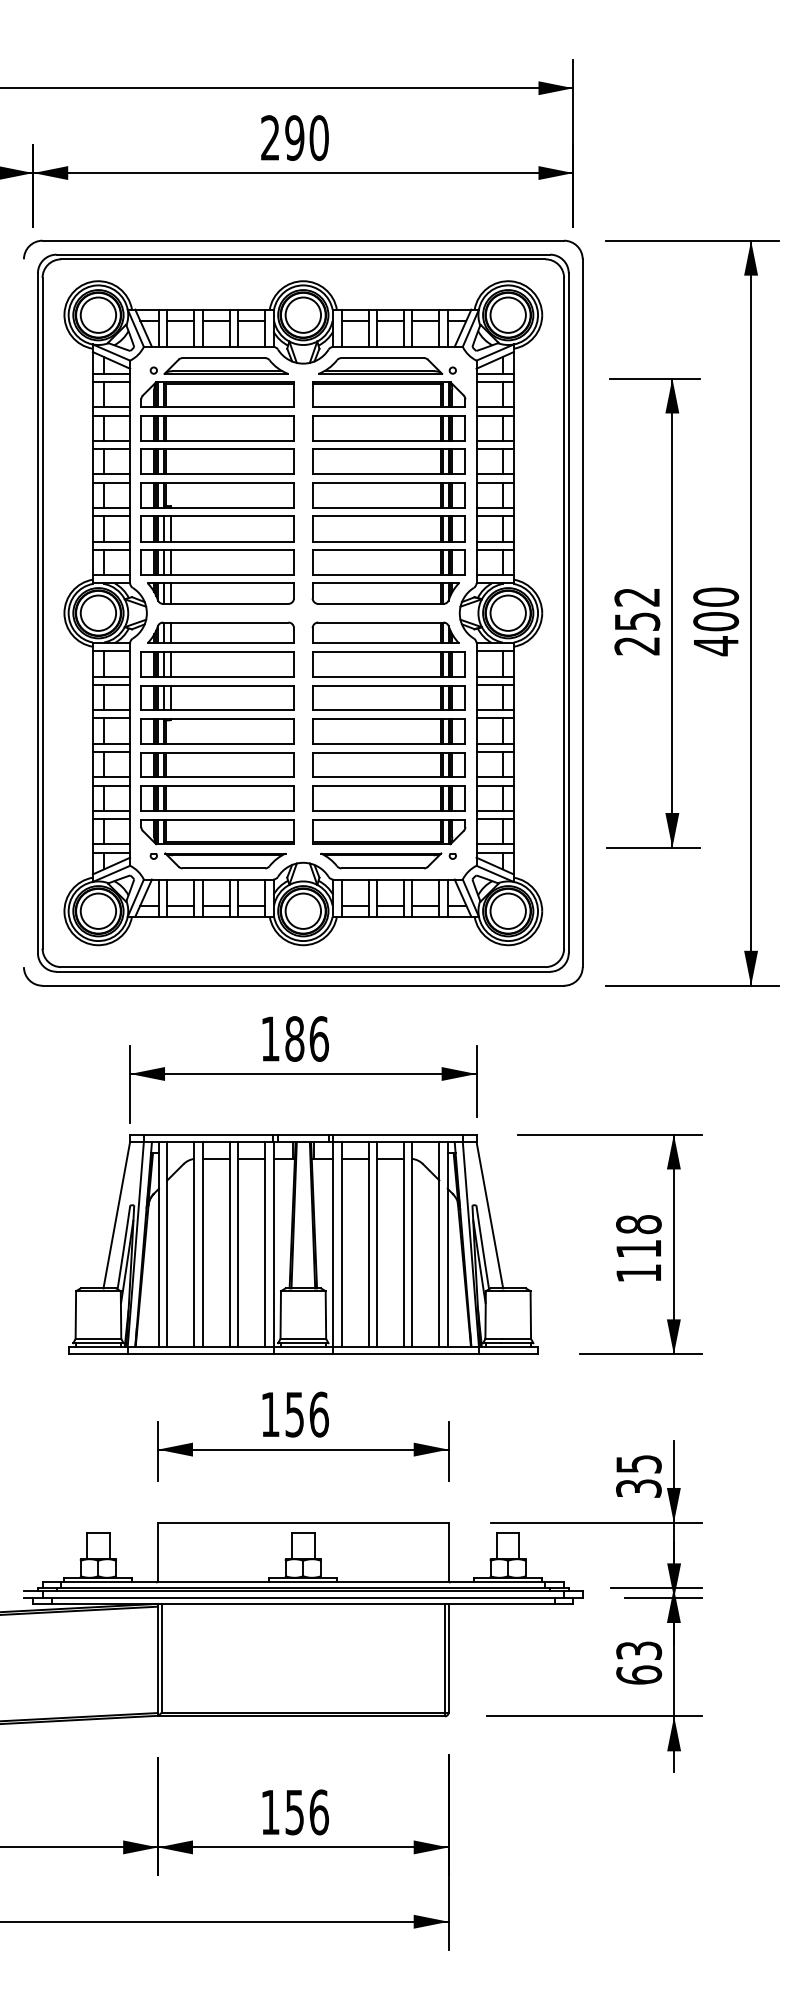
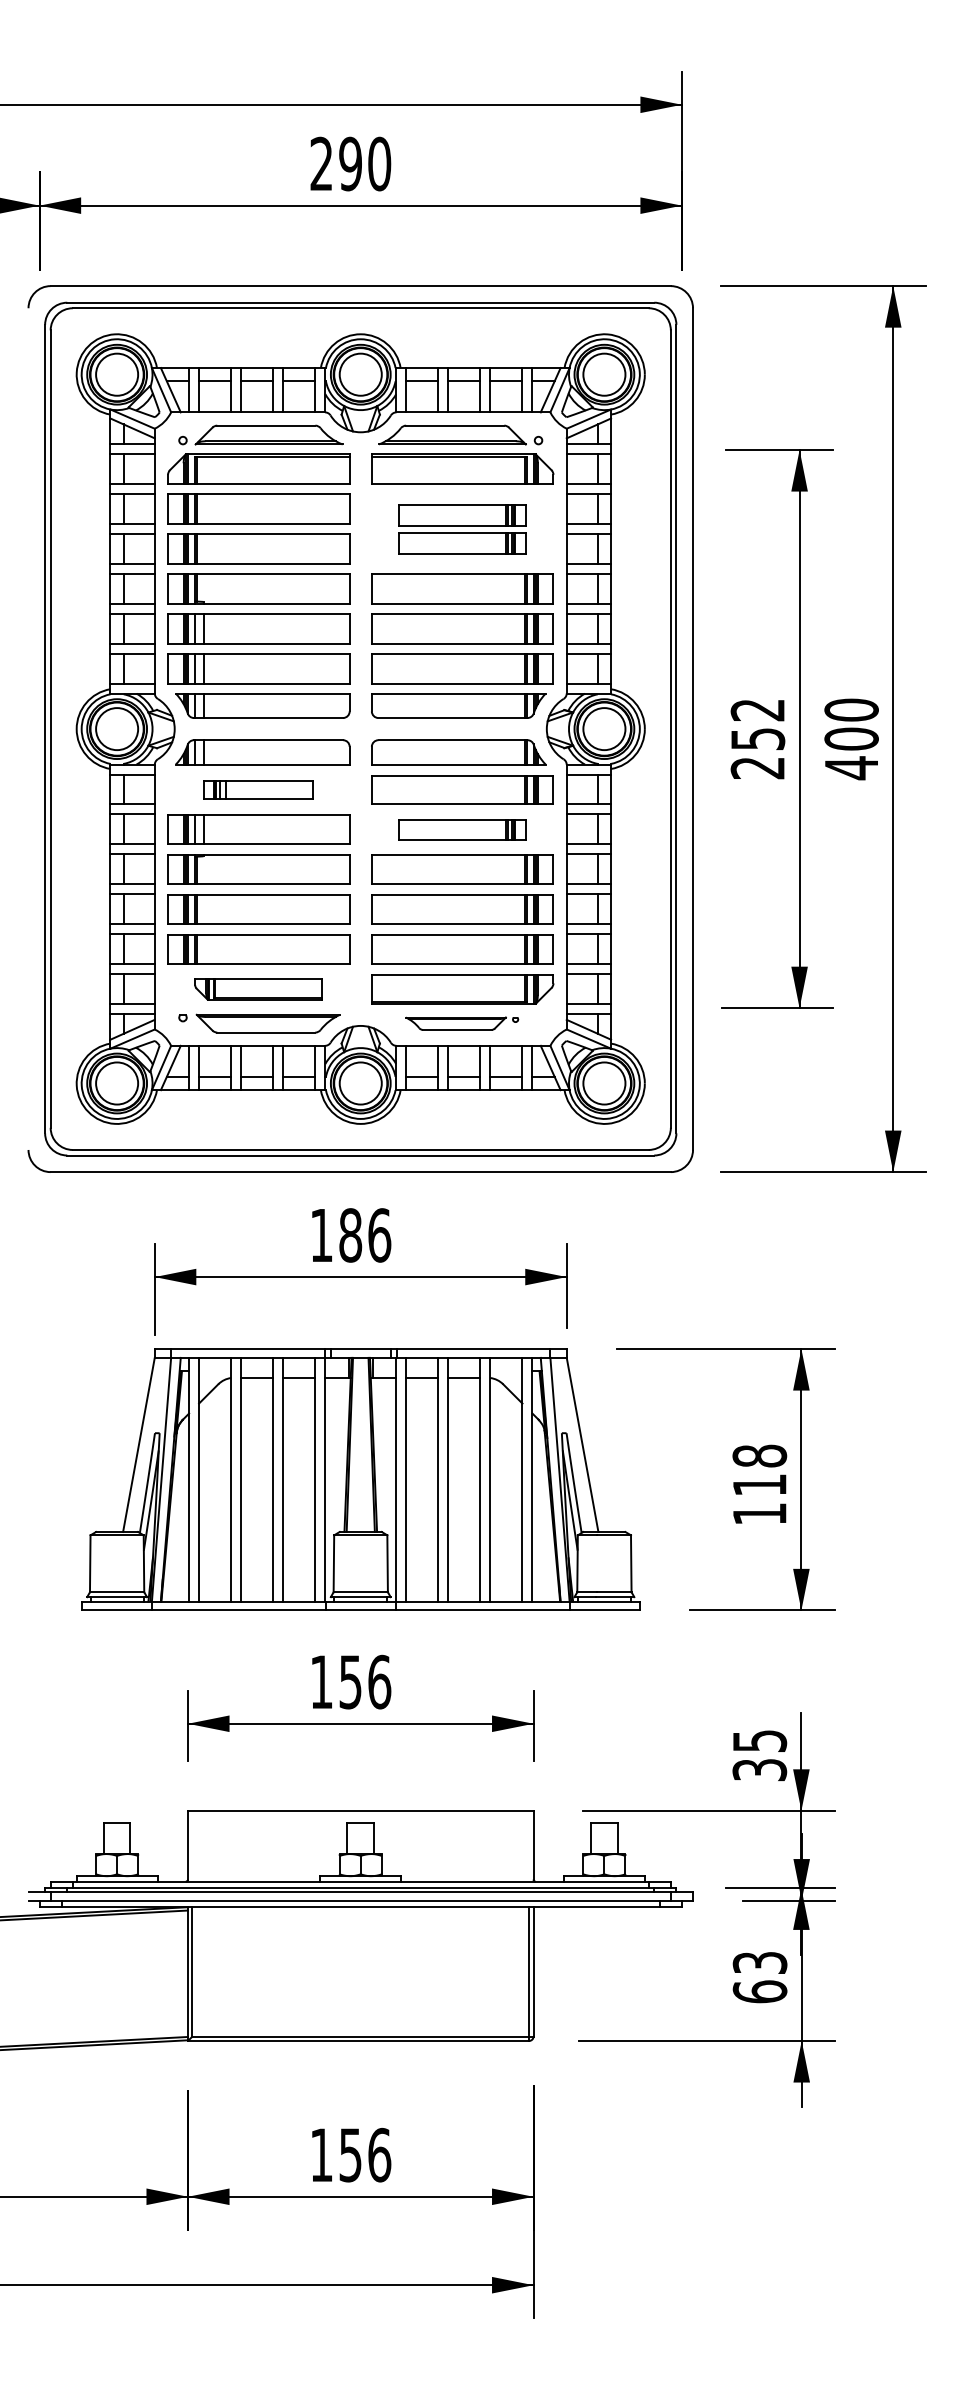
part: (388, 444) -> (462, 528), size x0.7
part: (217, 664) -> (258, 790), size x0.6
part: (388, 697) -> (462, 829), size x0.7
part: (217, 832) -> (258, 989), size x0.7
part: (388, 860) -> (462, 1023), size x0.7

